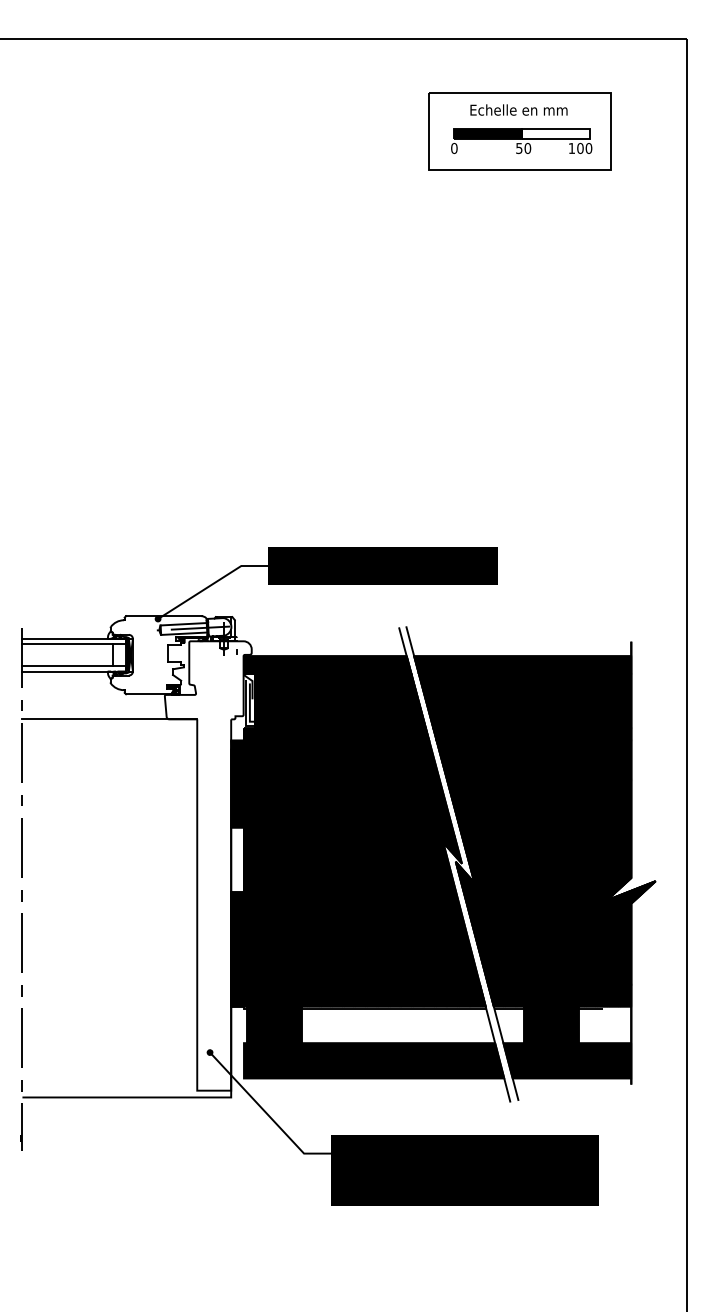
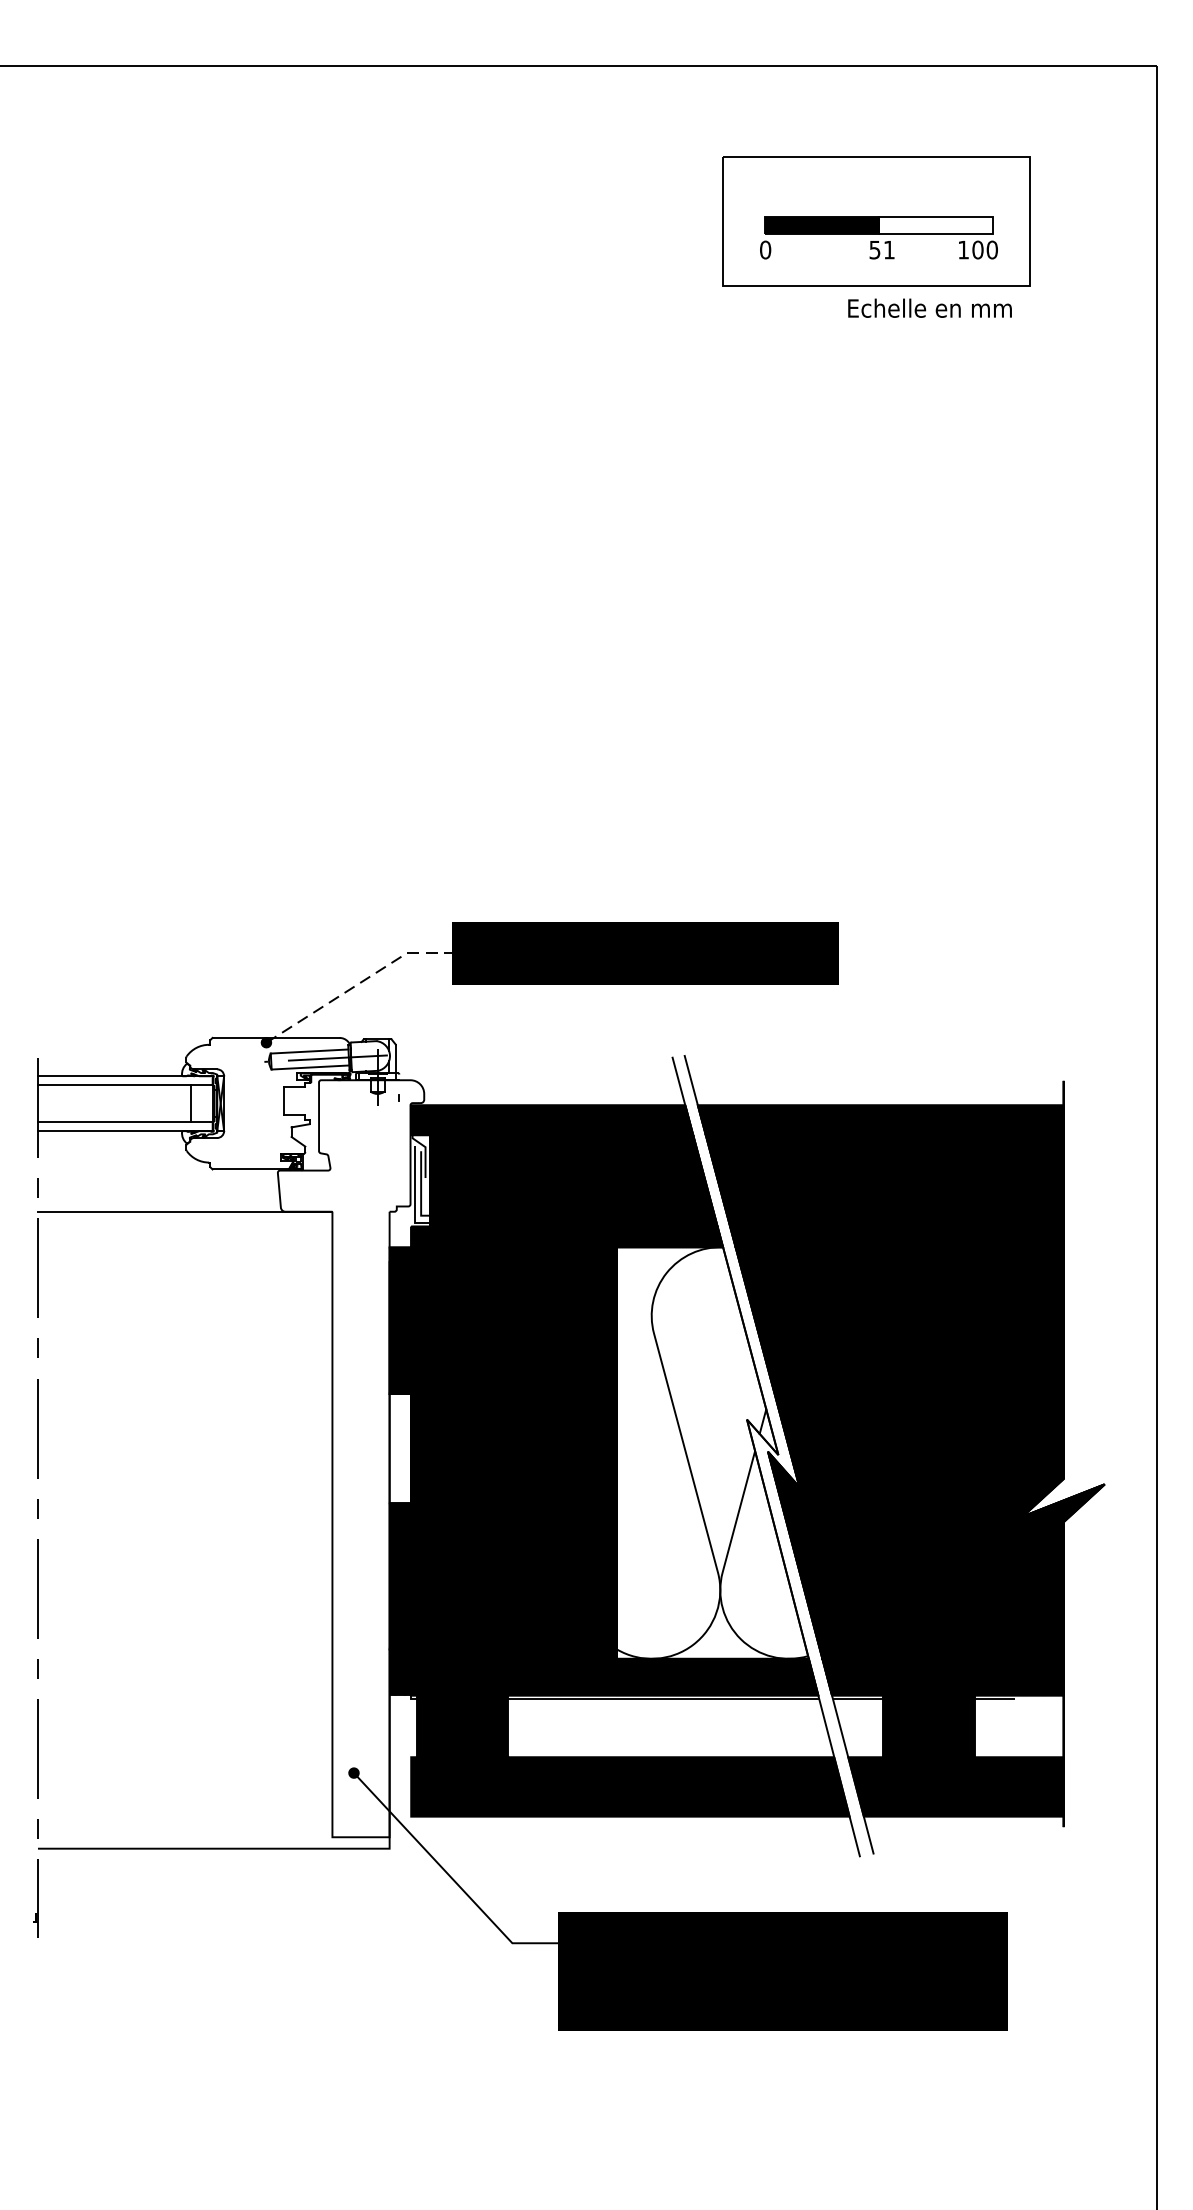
text: (518, 109) -> (929, 307), moved
text: (527, 148) -> (888, 250), 50 -> 51
line: (211, 584) -> (356, 984), solid -> dashed
fill: (423, 862) -> (713, 1452), removed

